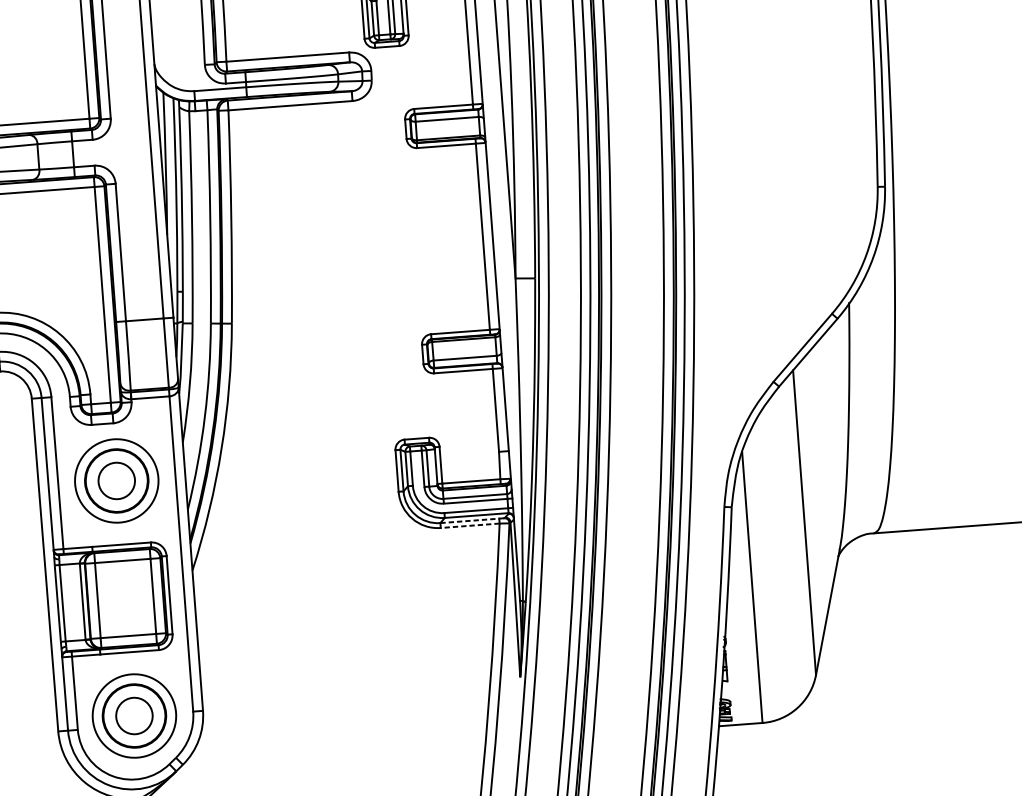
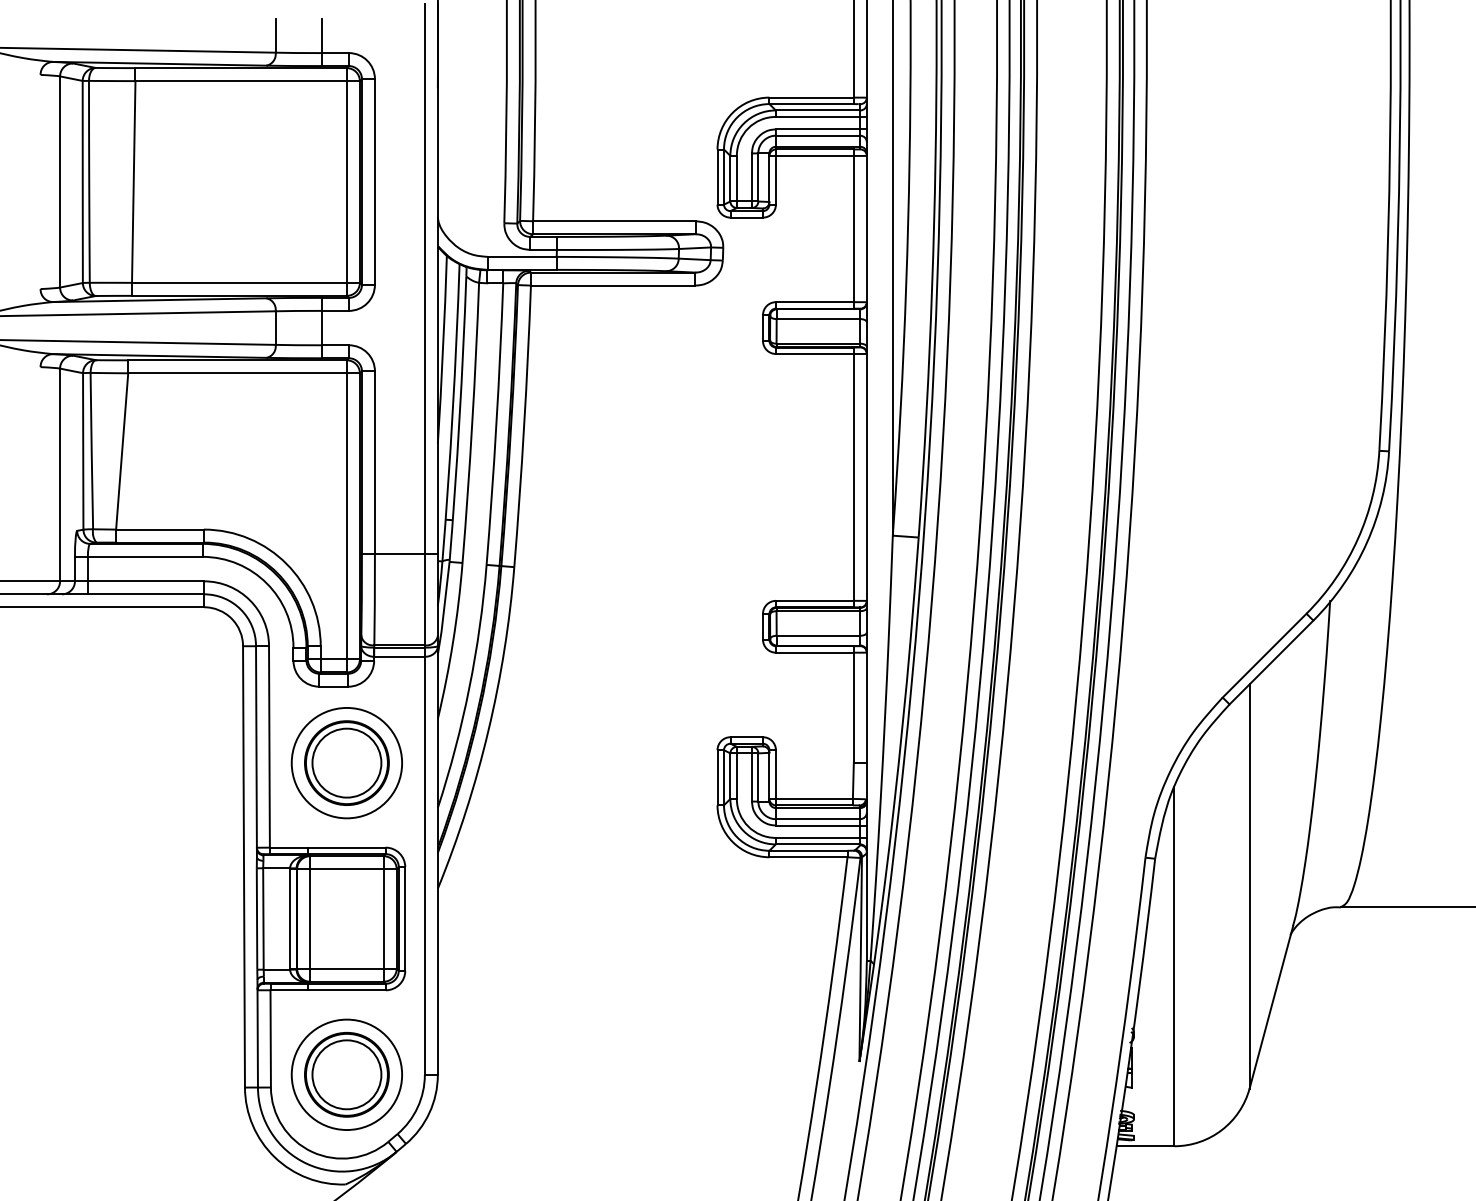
circle: (116, 480) -> (346, 762), size x1.43
line: (469, 520) -> (808, 850), dashed -> solid
line: (469, 526) -> (807, 857), dashed -> solid
circle: (134, 715) -> (346, 1074), size x1.43

